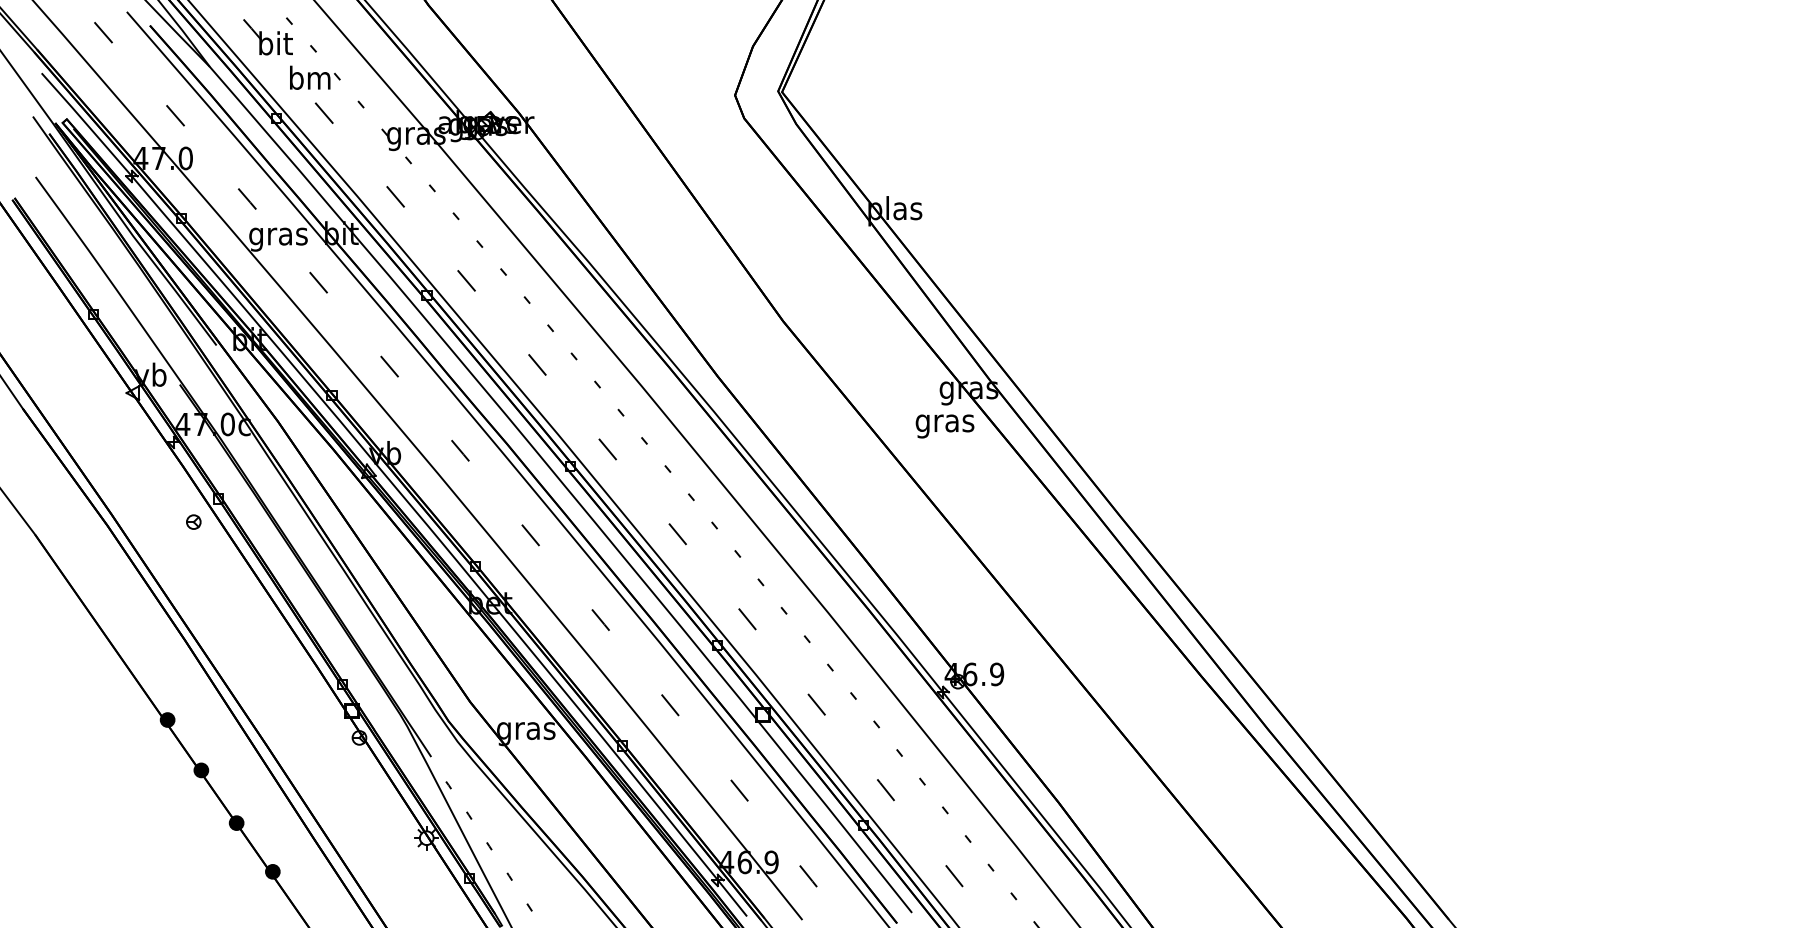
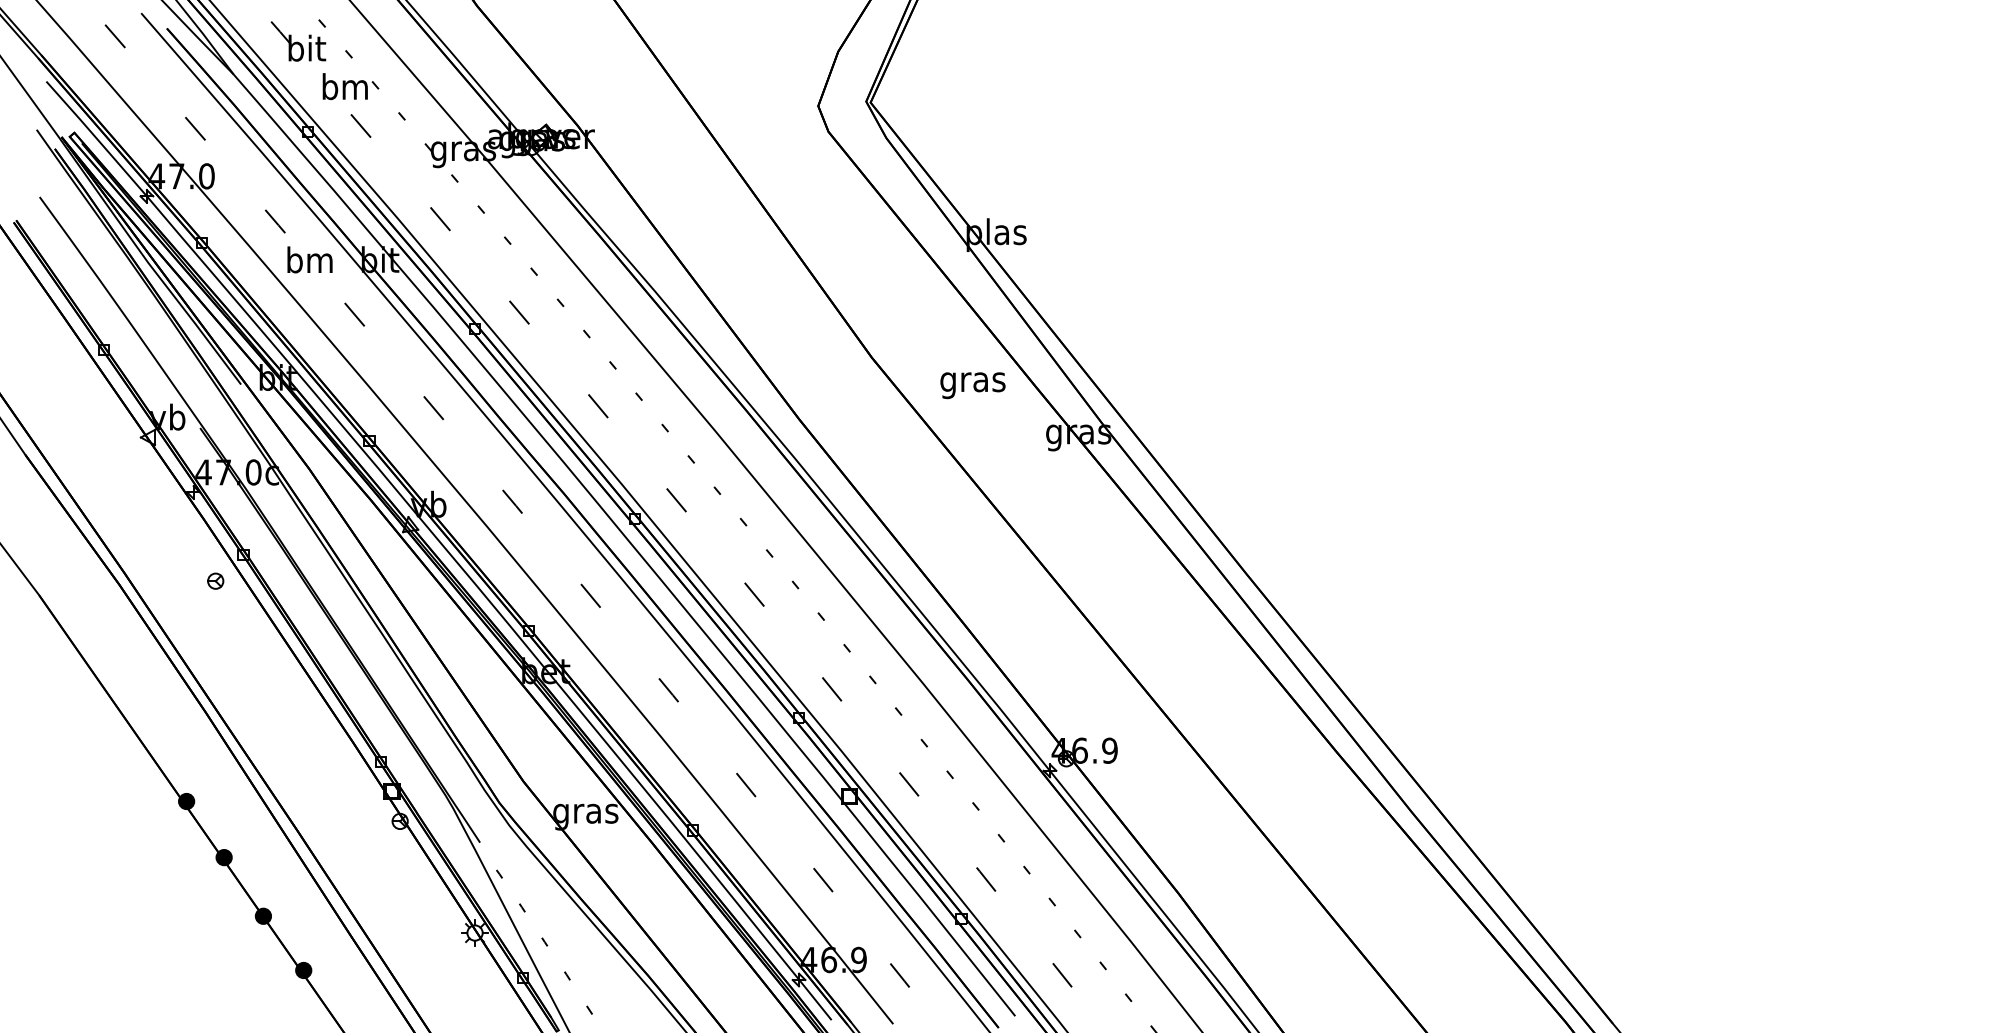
text: (278, 236) -> (310, 263), gras -> bm
text: (944, 426) -> (972, 385), moved

